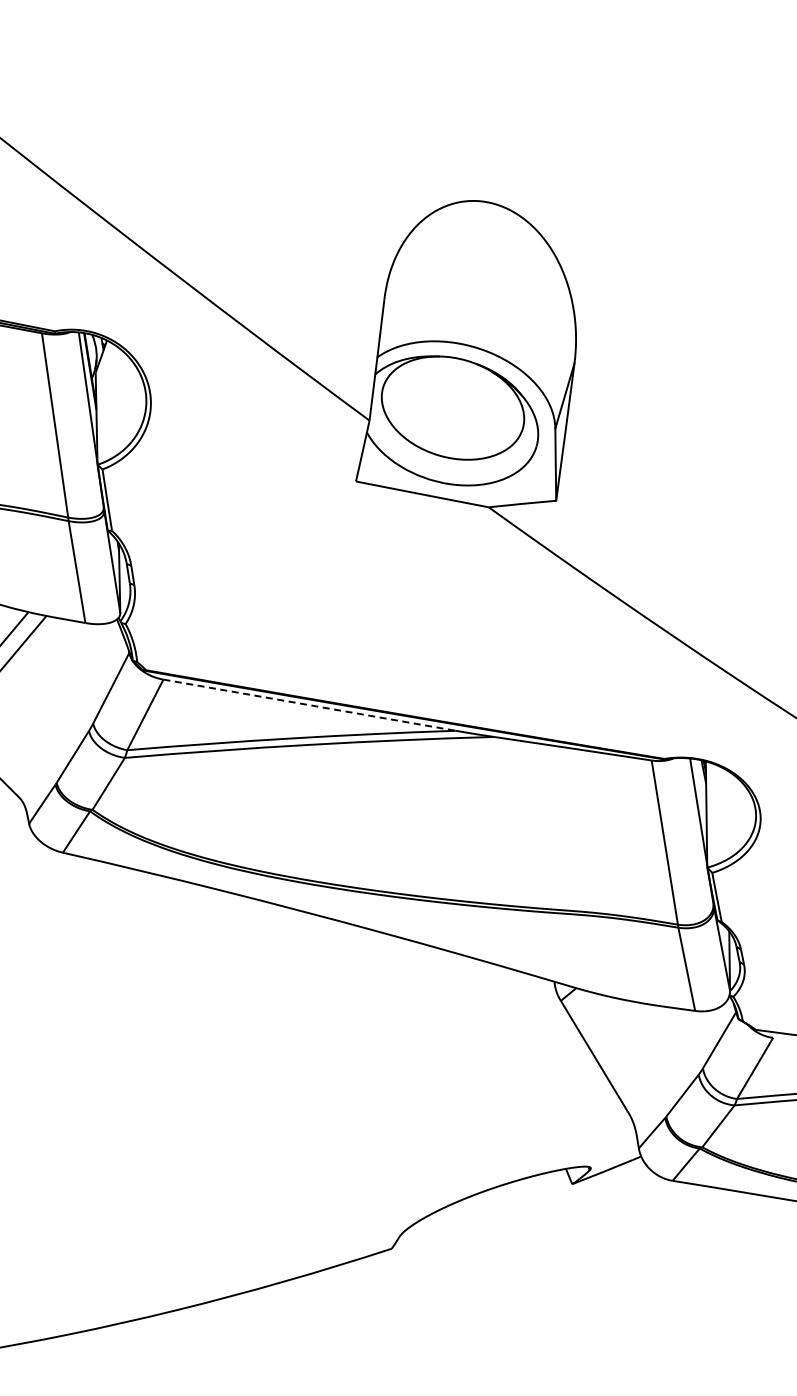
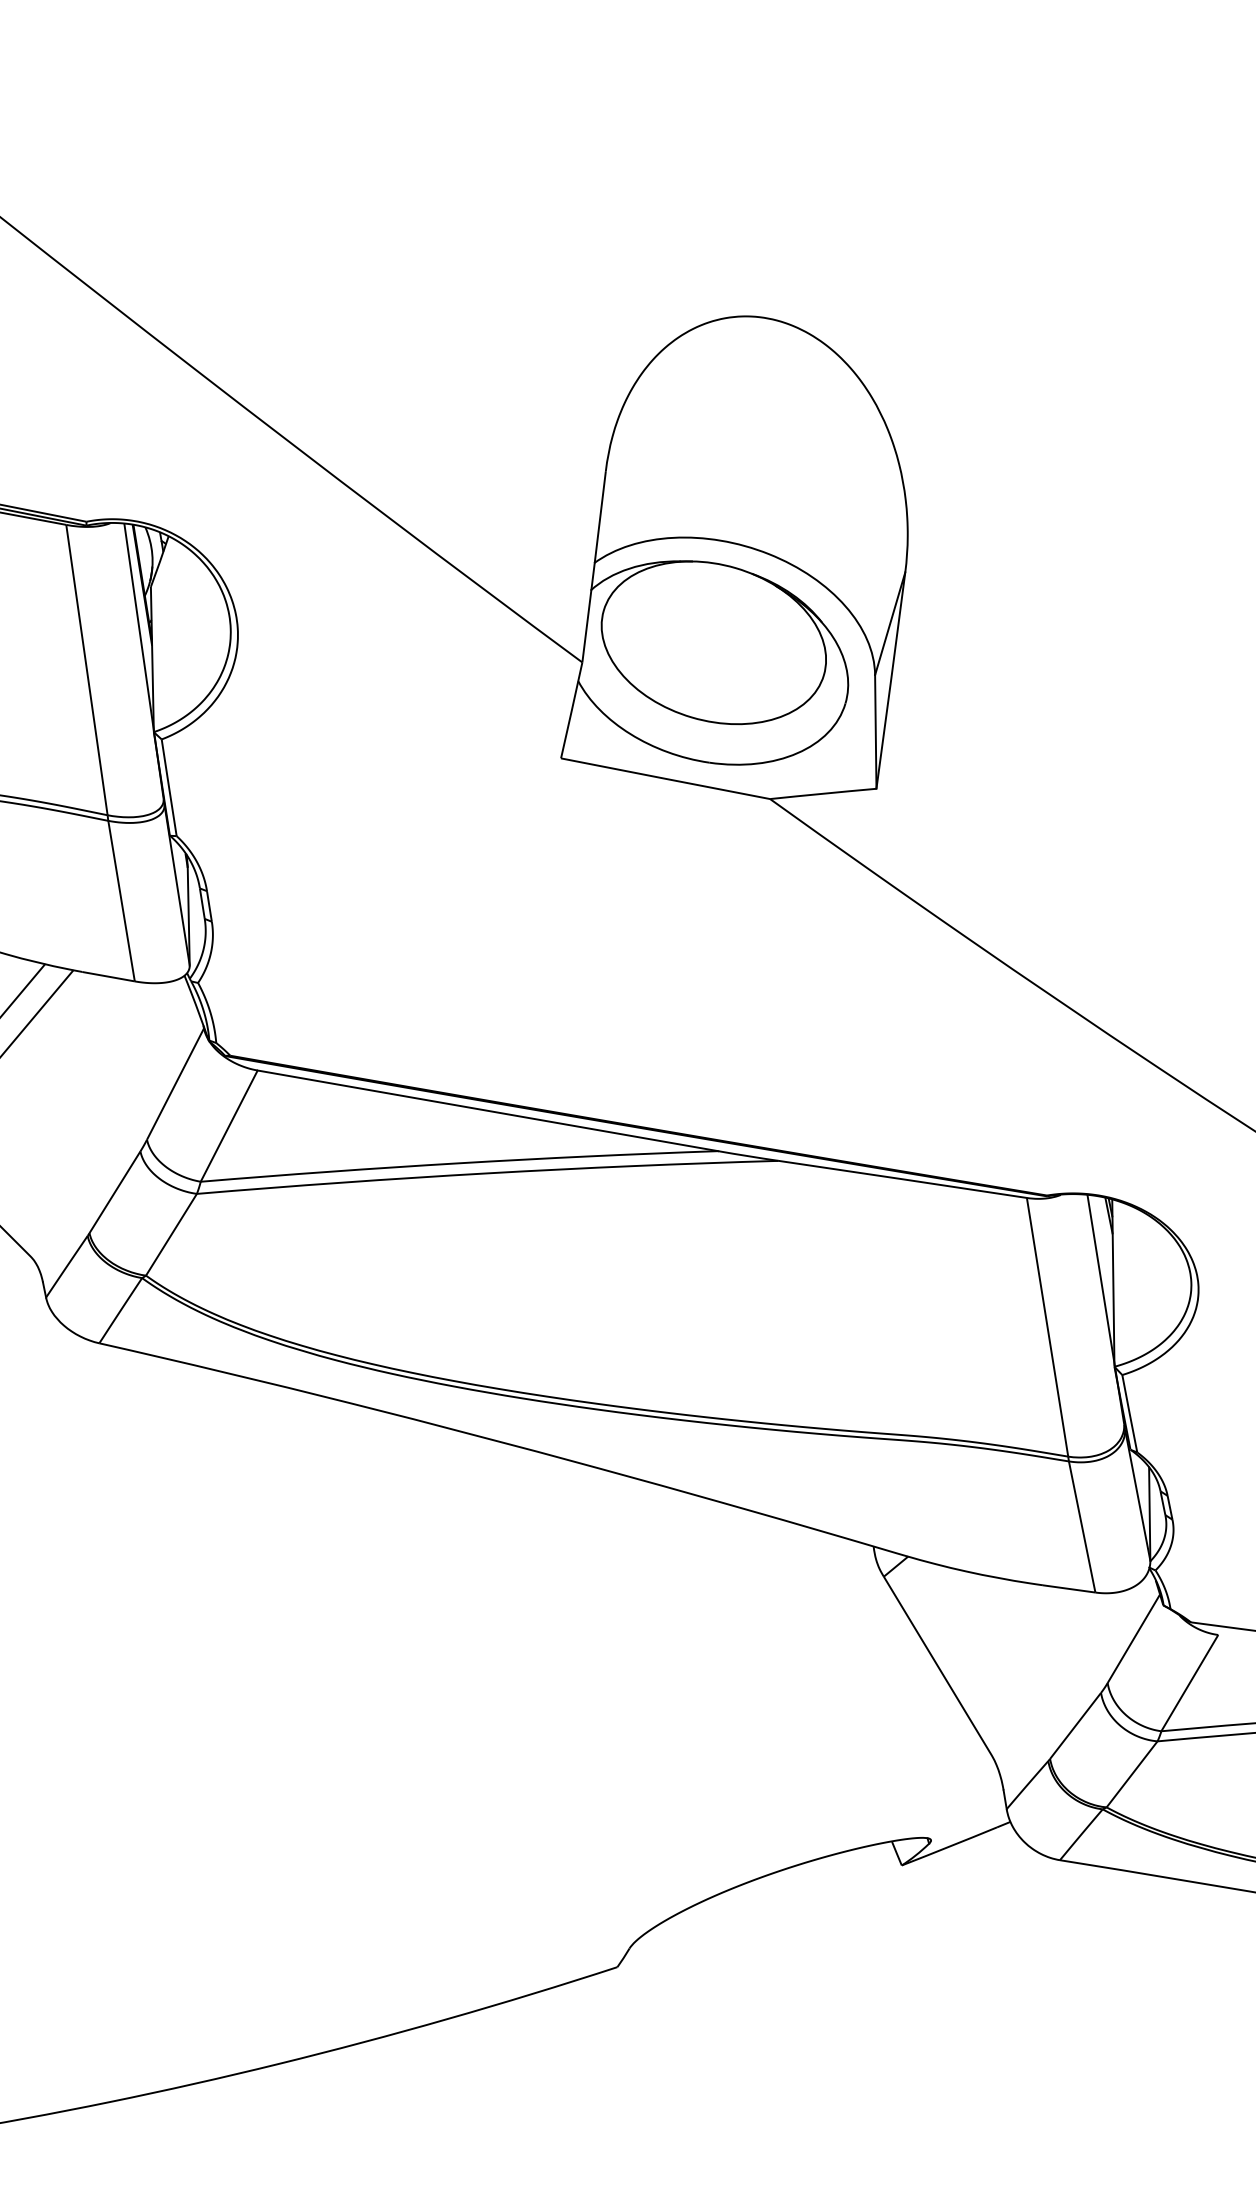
line: (310, 705) -> (489, 1111), dashed -> solid

